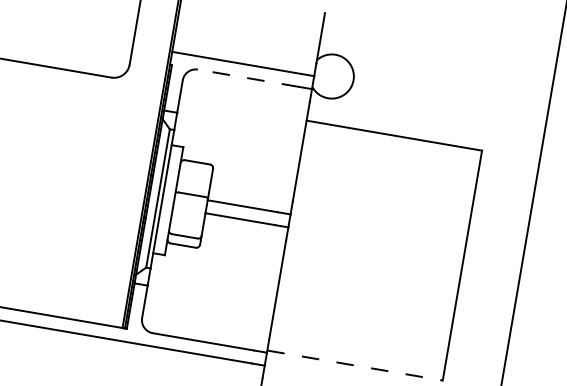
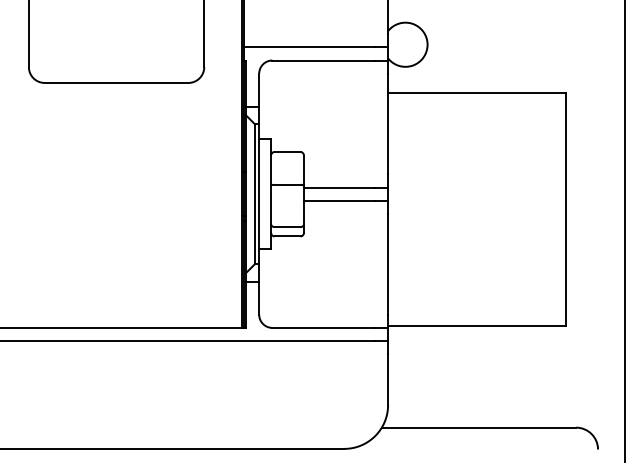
line: (248, 78) -> (323, 60), dashed -> solid
line: (355, 365) -> (477, 325), dashed -> solid

